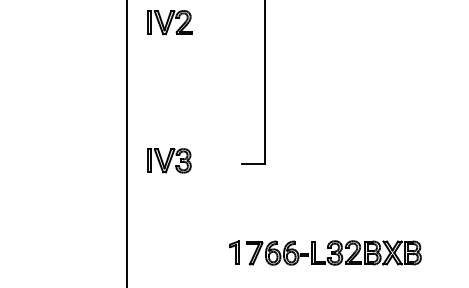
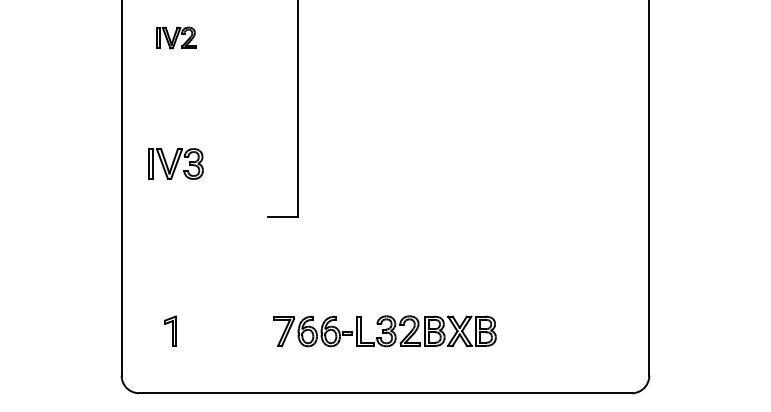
part: (170, 22) -> (176, 37), size x0.7
part: (169, 160) -> (175, 163), moved
part: (234, 252) -> (170, 330), moved

